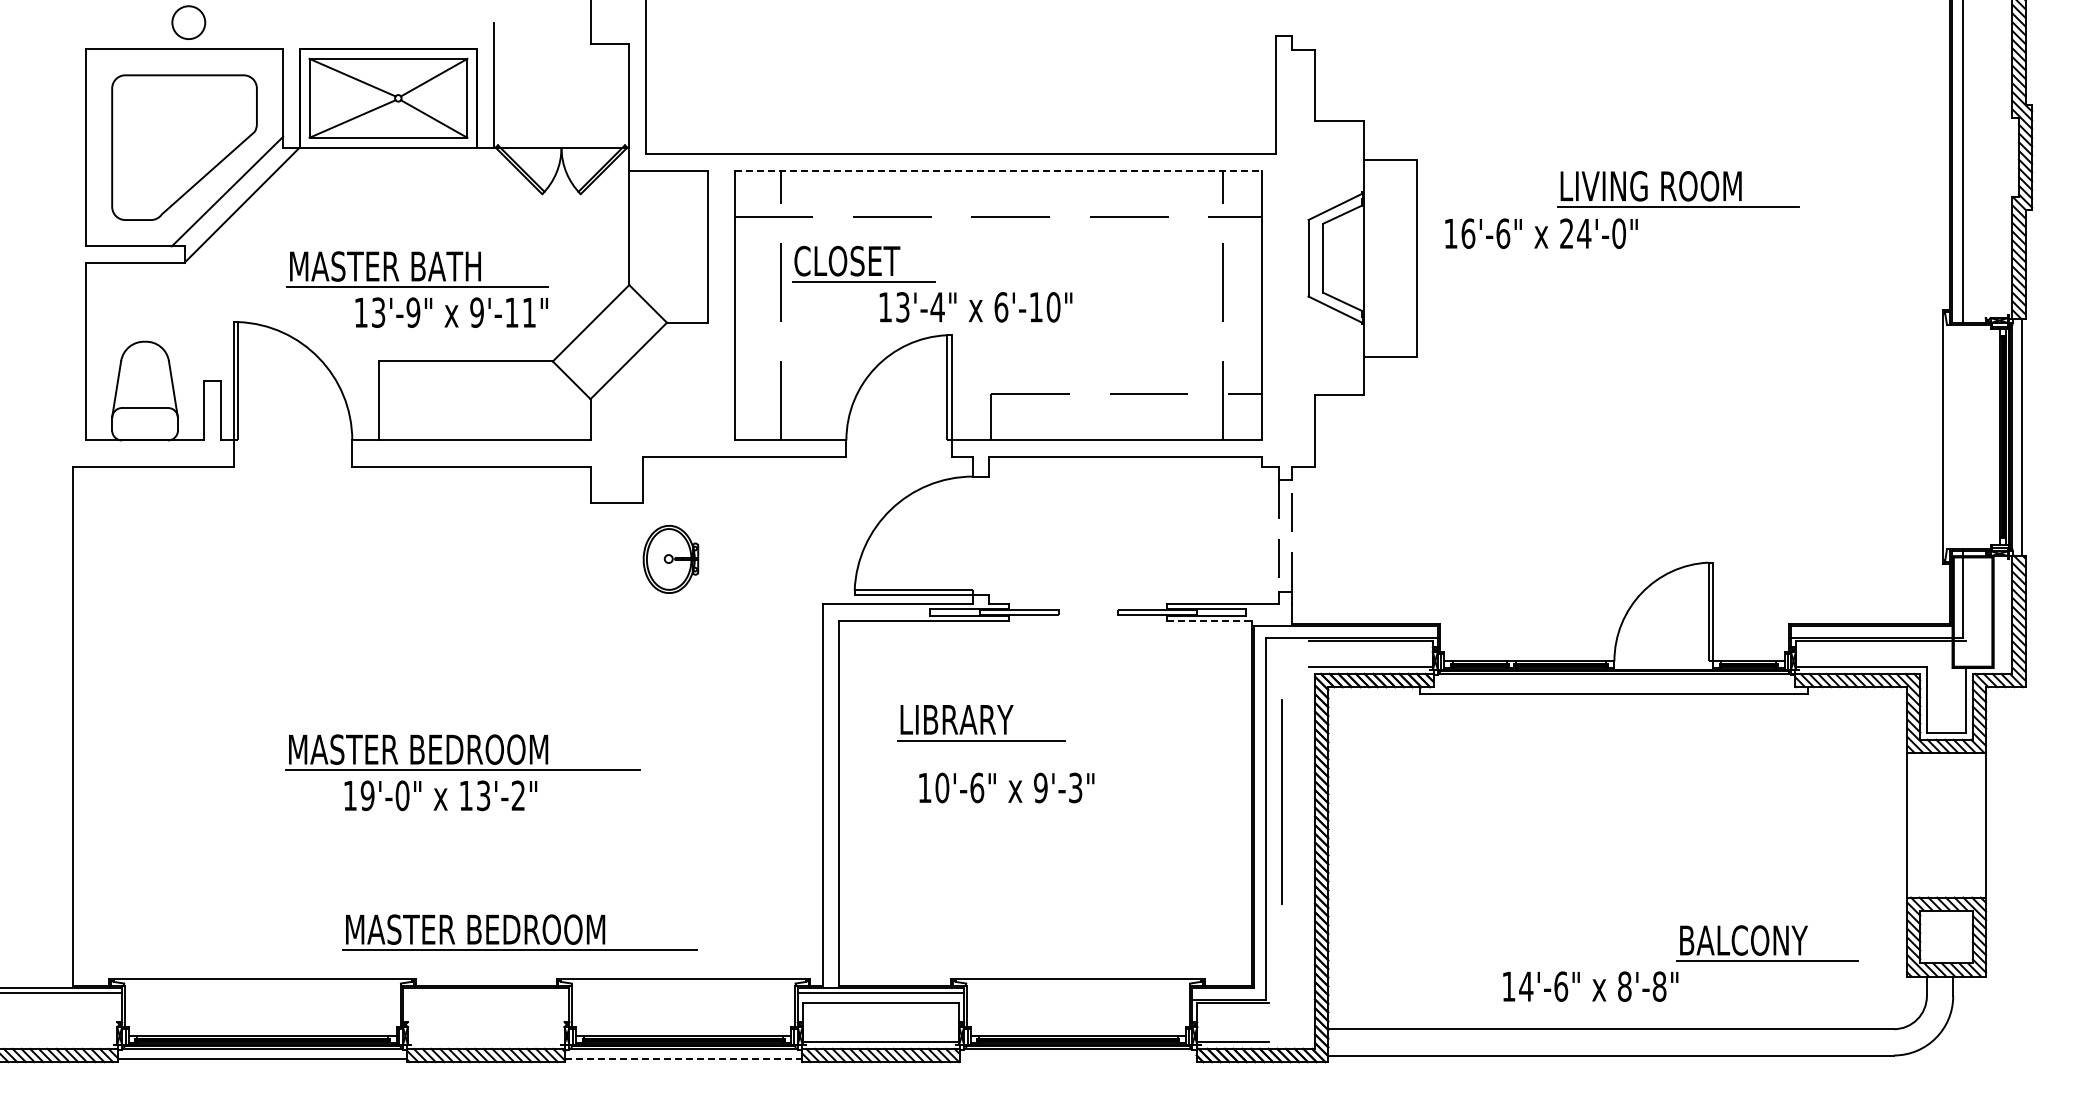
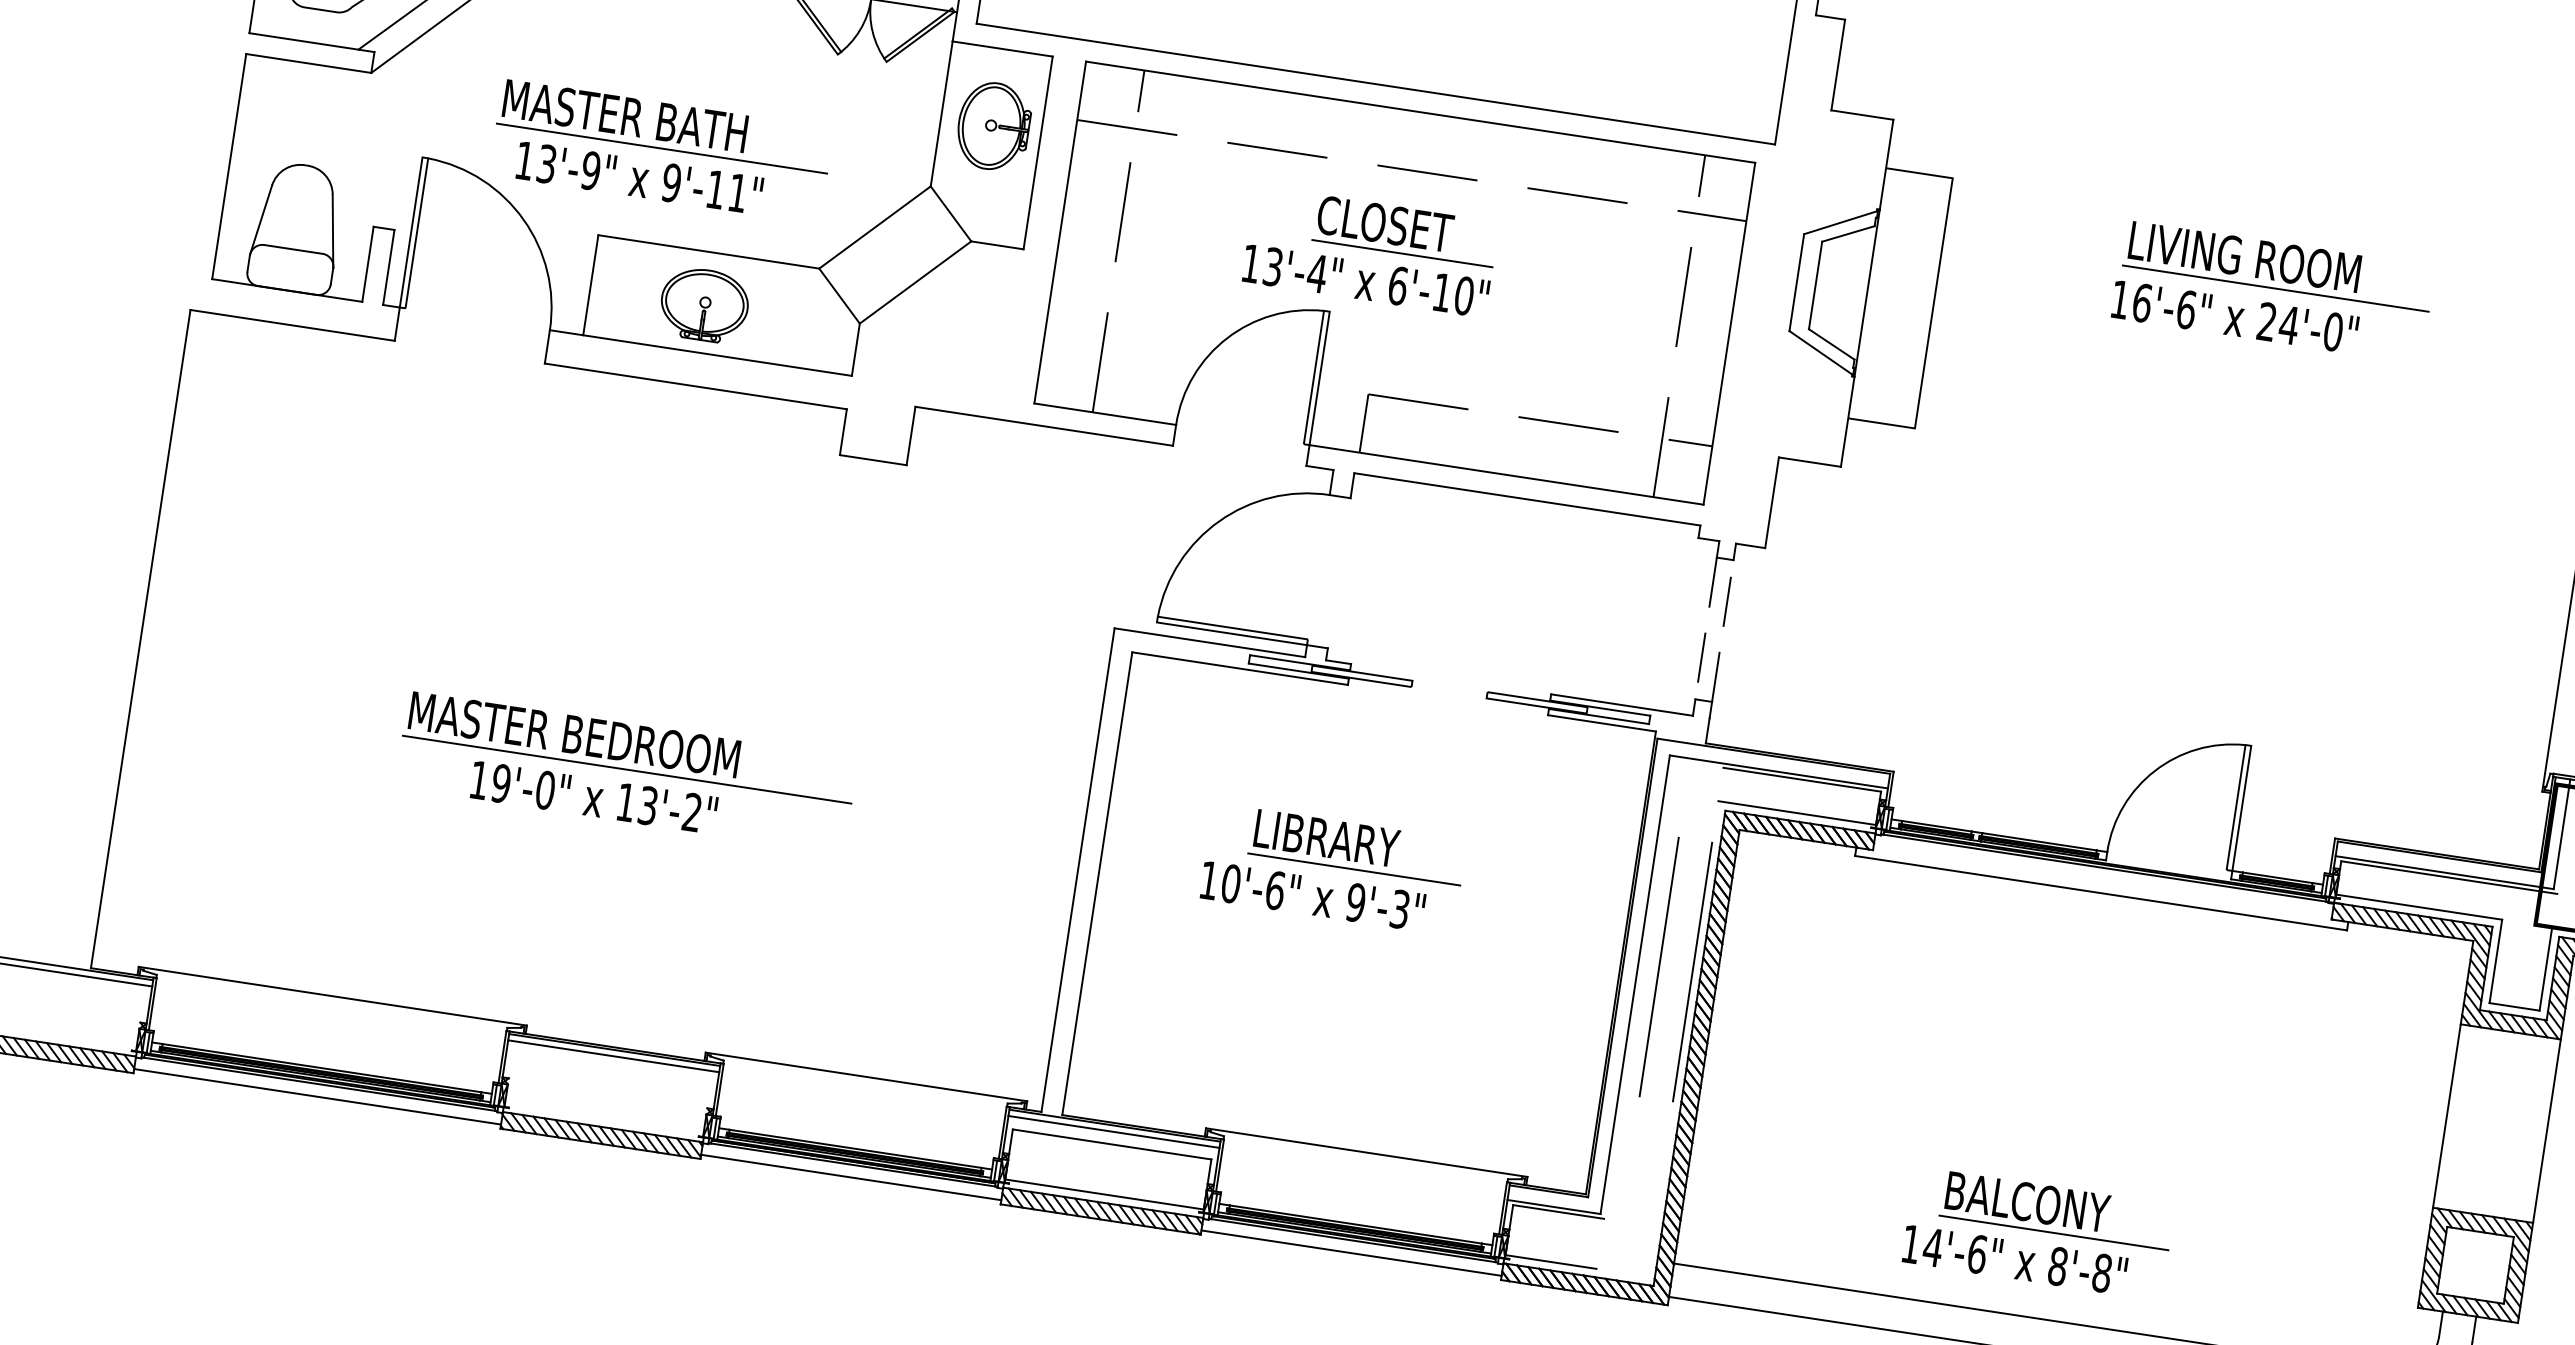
line: (998, 170) -> (1420, 111), dashed -> solid
text: (1541, 233) -> (2235, 316), moved
part: (863, 264) -> (1405, 231), moved
text: (451, 312) -> (639, 177), moved
part: (468, 403) -> (704, 305), added
part: (670, 559) -> (993, 126), moved
line: (1209, 620) -> (1601, 722), dashed -> solid
part: (981, 723) -> (1357, 847), moved
line: (1308, 802) -> (1692, 972), added
part: (519, 932) -> (667, 985), removed
part: (1767, 943) -> (2057, 1210), moved
line: (485, 993) -> (612, 1056), added
line: (684, 1058) -> (852, 1177), dashed -> solid
line: (1077, 1058) -> (1350, 1252), added

